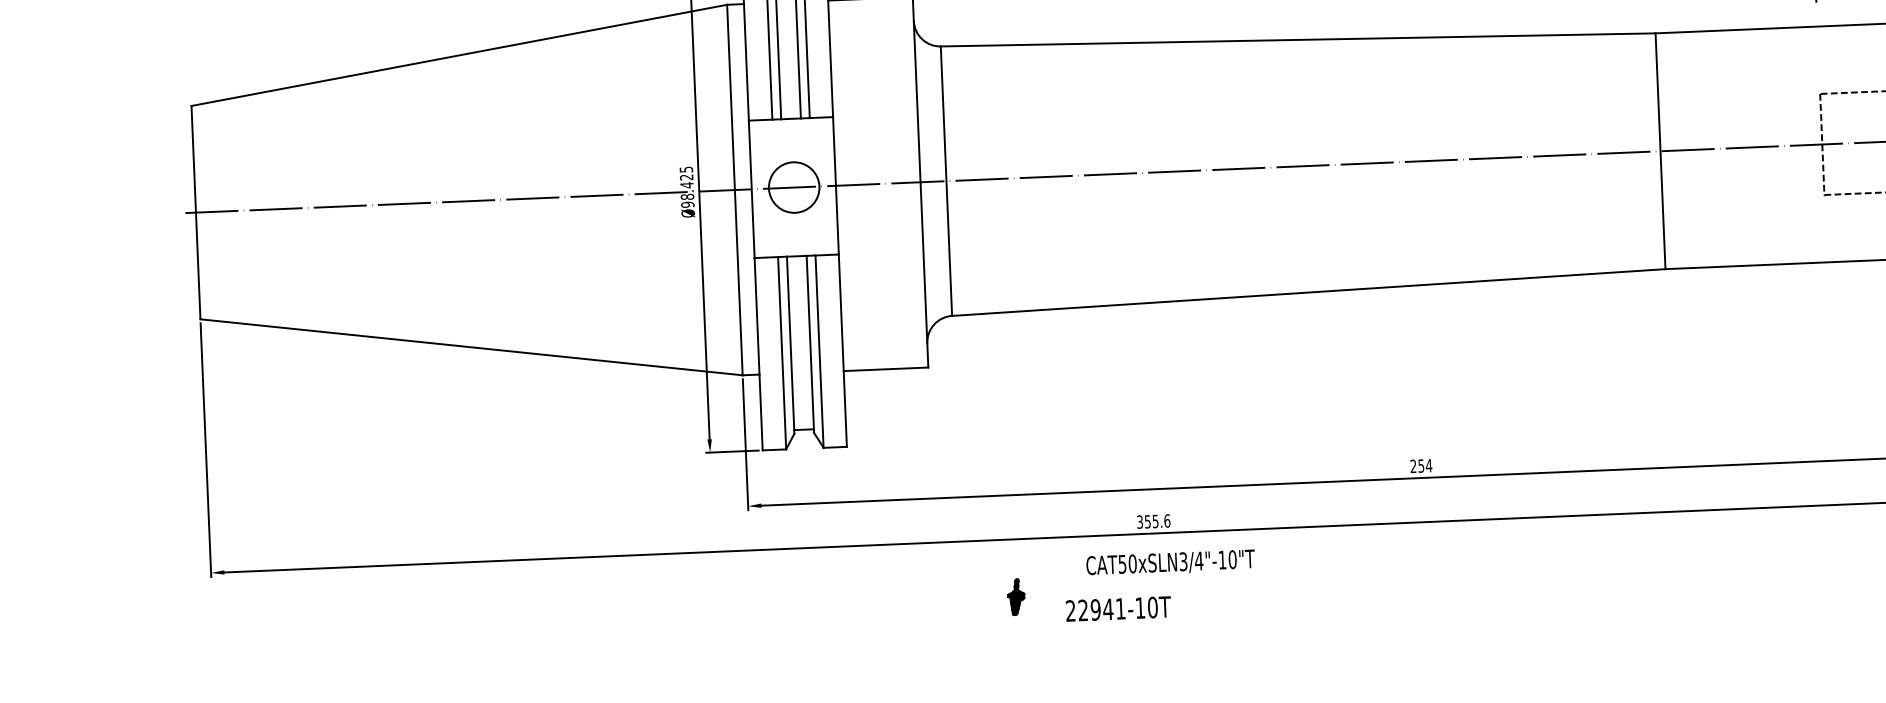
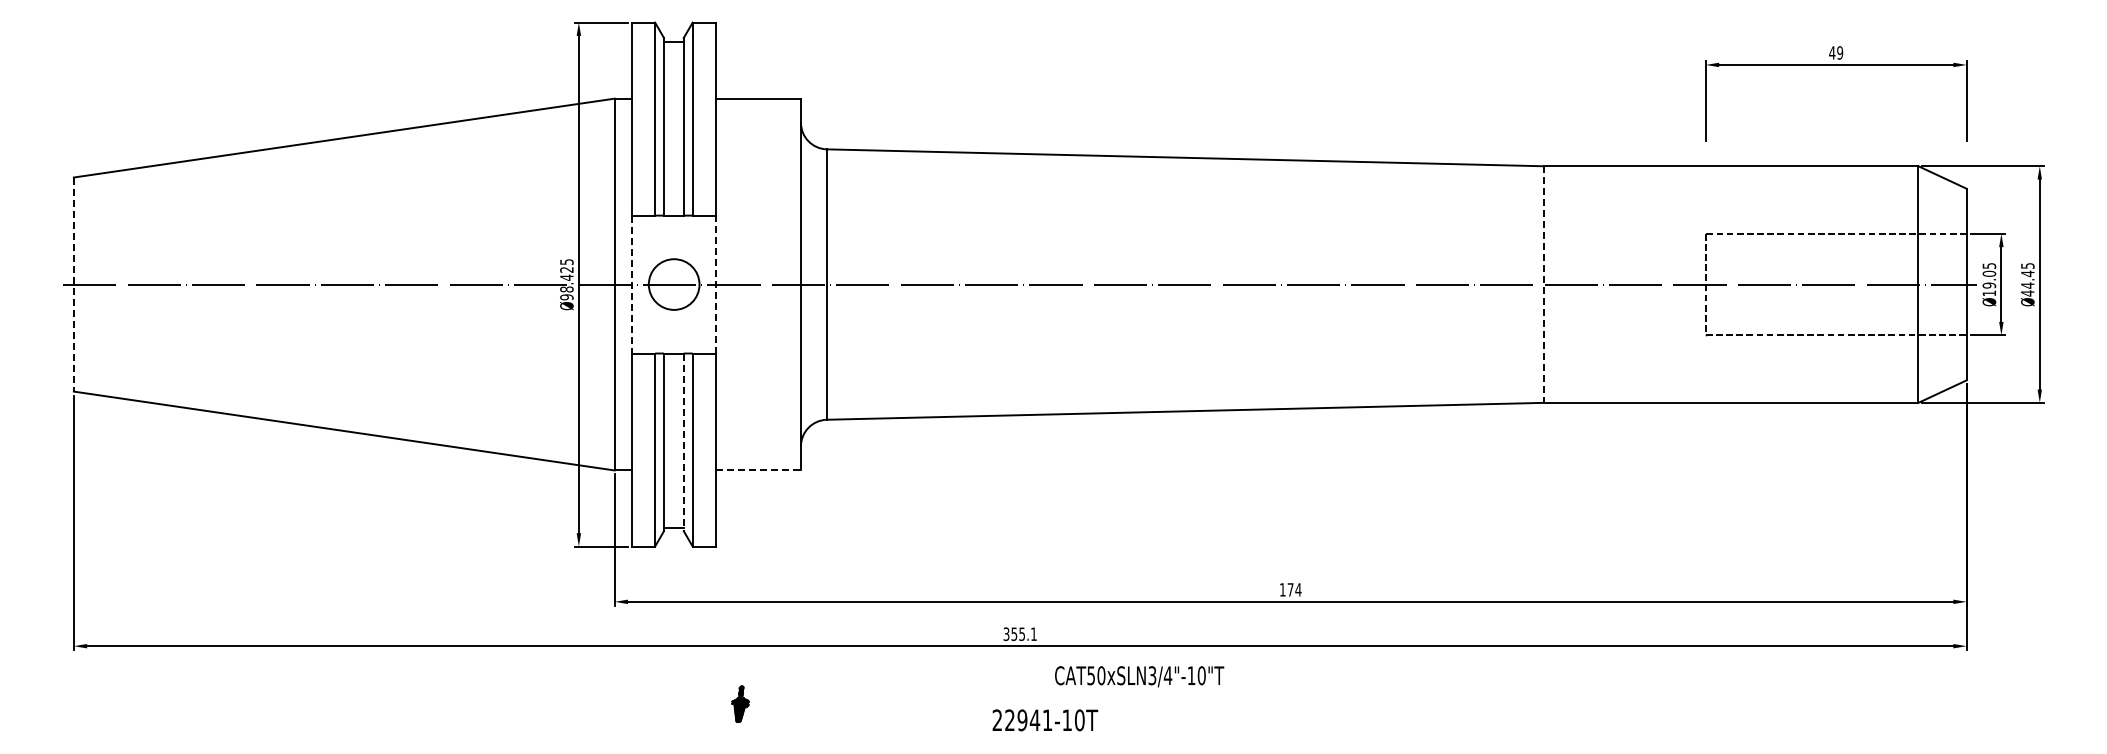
line: (1660, 152) -> (1543, 285), solid -> dashed
line: (836, 185) -> (716, 284), solid -> dashed
line: (751, 189) -> (631, 284), solid -> dashed
line: (195, 213) -> (73, 285), solid -> dashed
line: (810, 344) -> (683, 442), solid -> dashed
line: (887, 369) -> (759, 470), solid -> dashed
text: (1417, 465) -> (1286, 589), 254 -> 174
text: (1166, 520) -> (1033, 633), 355.6 -> 355.1
text: (1170, 563) -> (1139, 676), moved
part: (1016, 596) -> (740, 703), moved
text: (1118, 609) -> (1045, 720), moved

